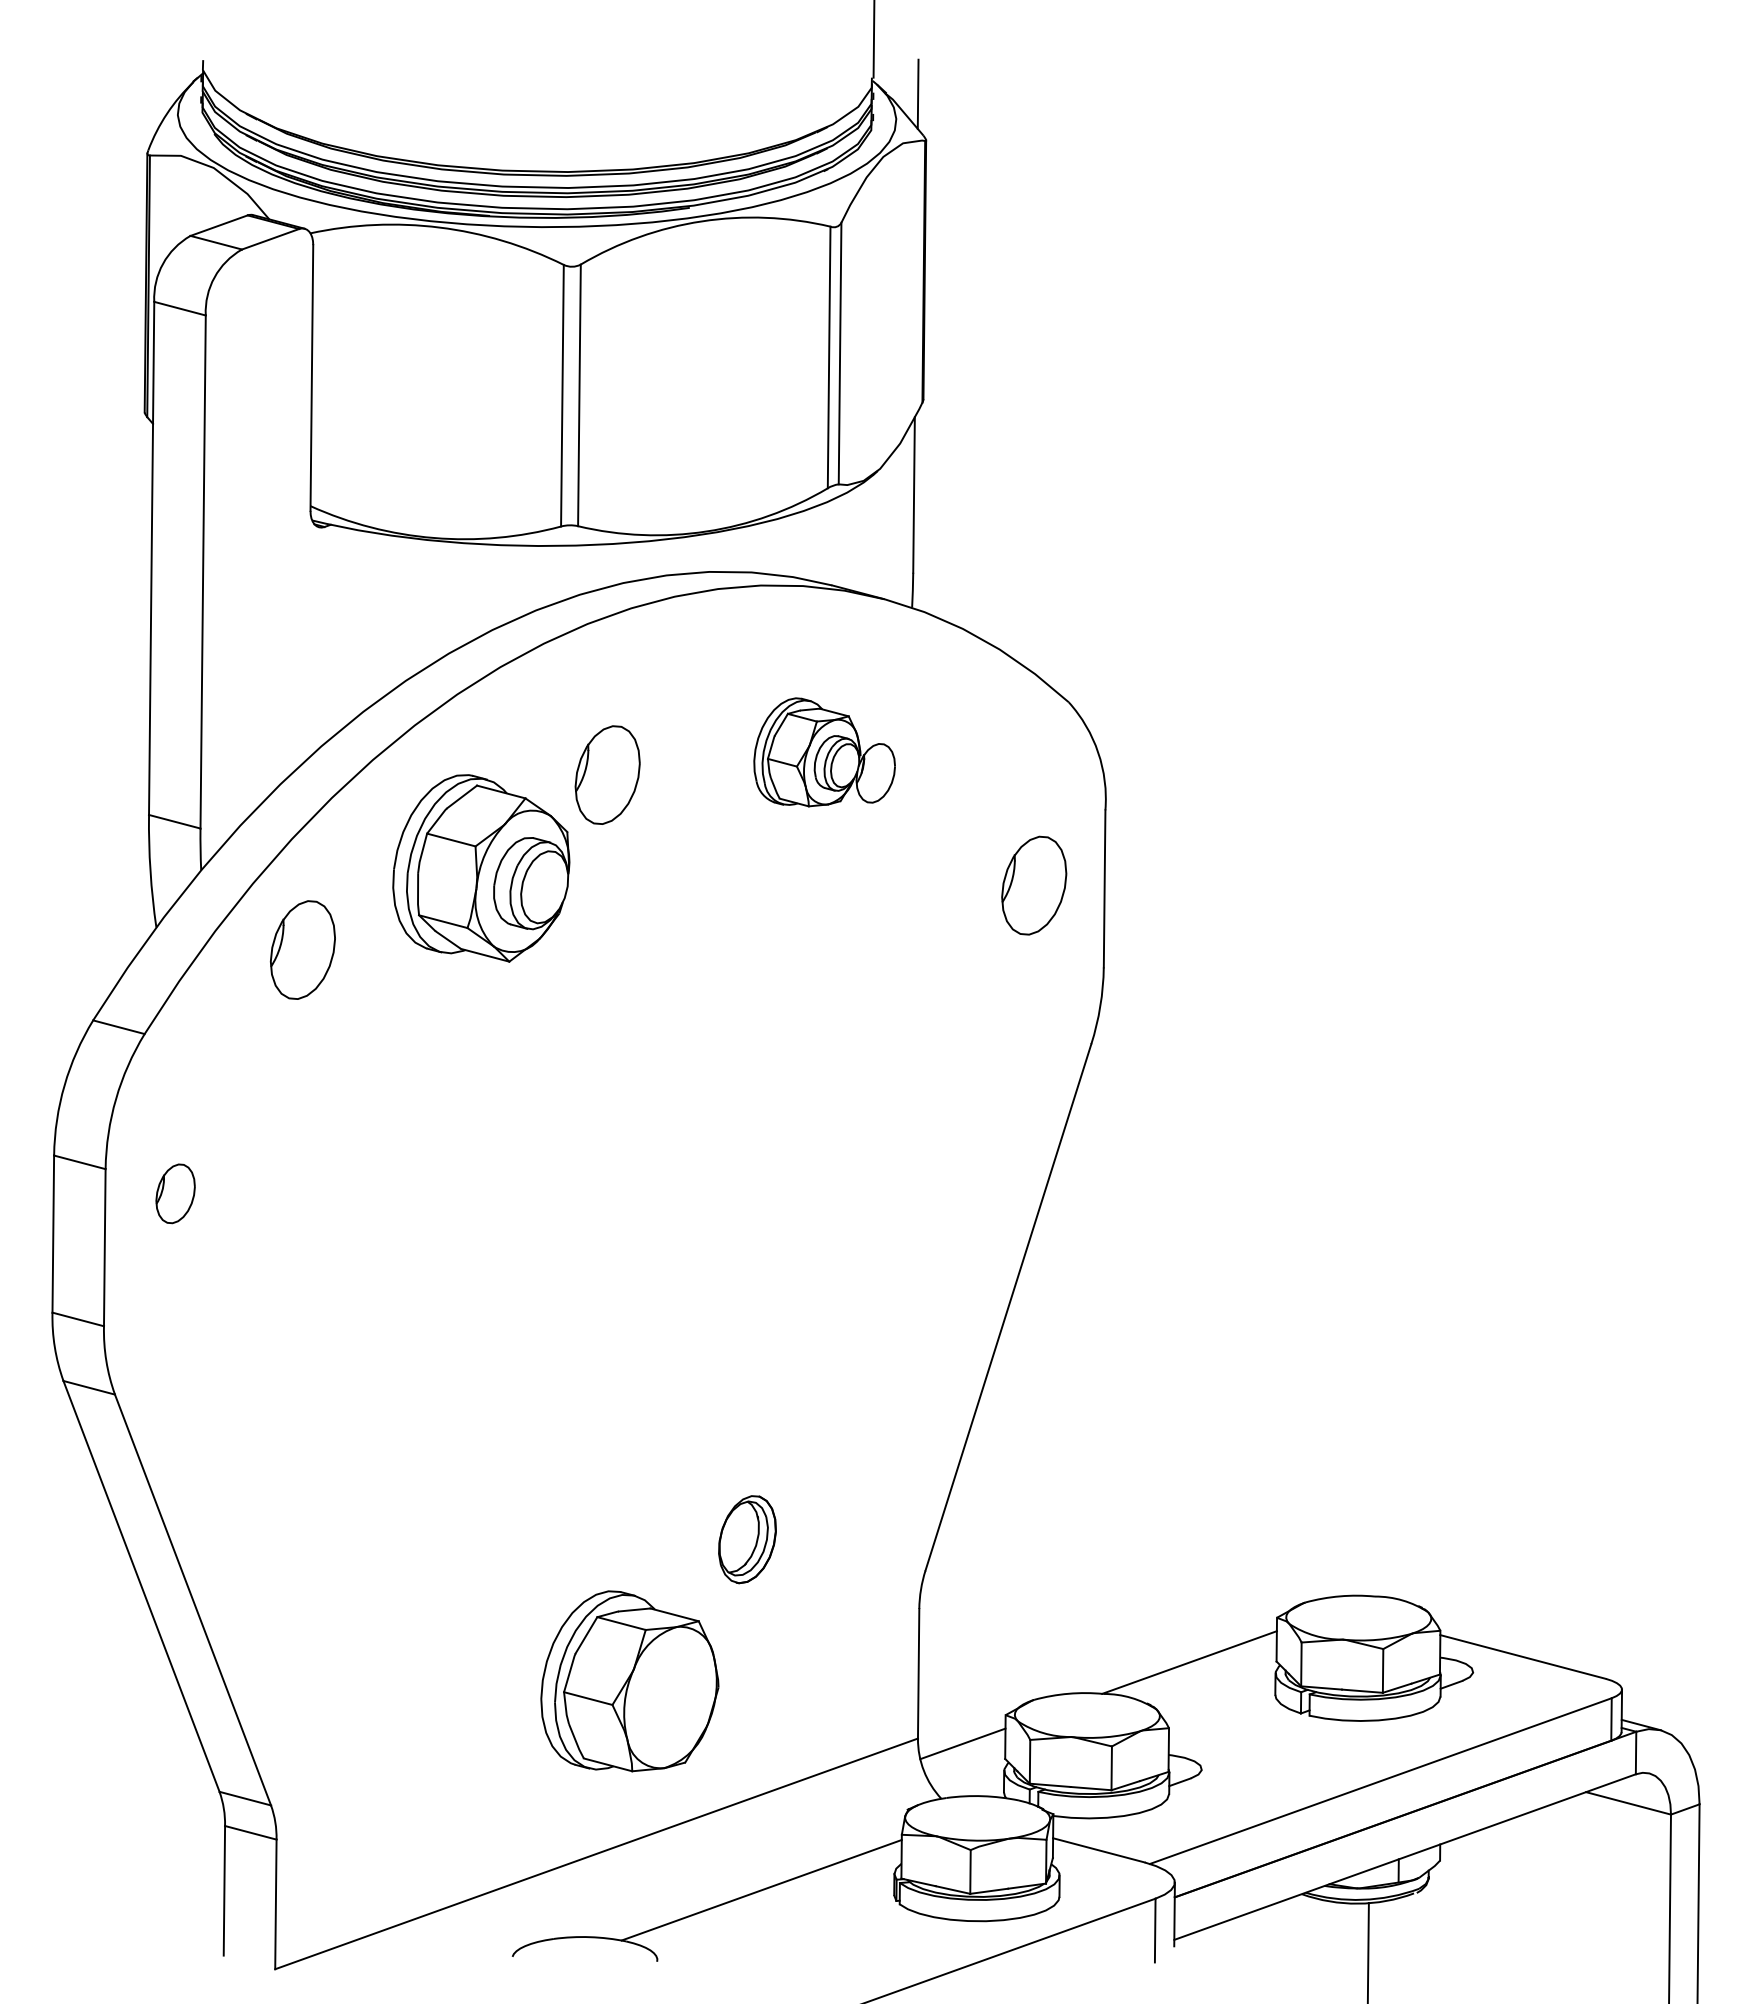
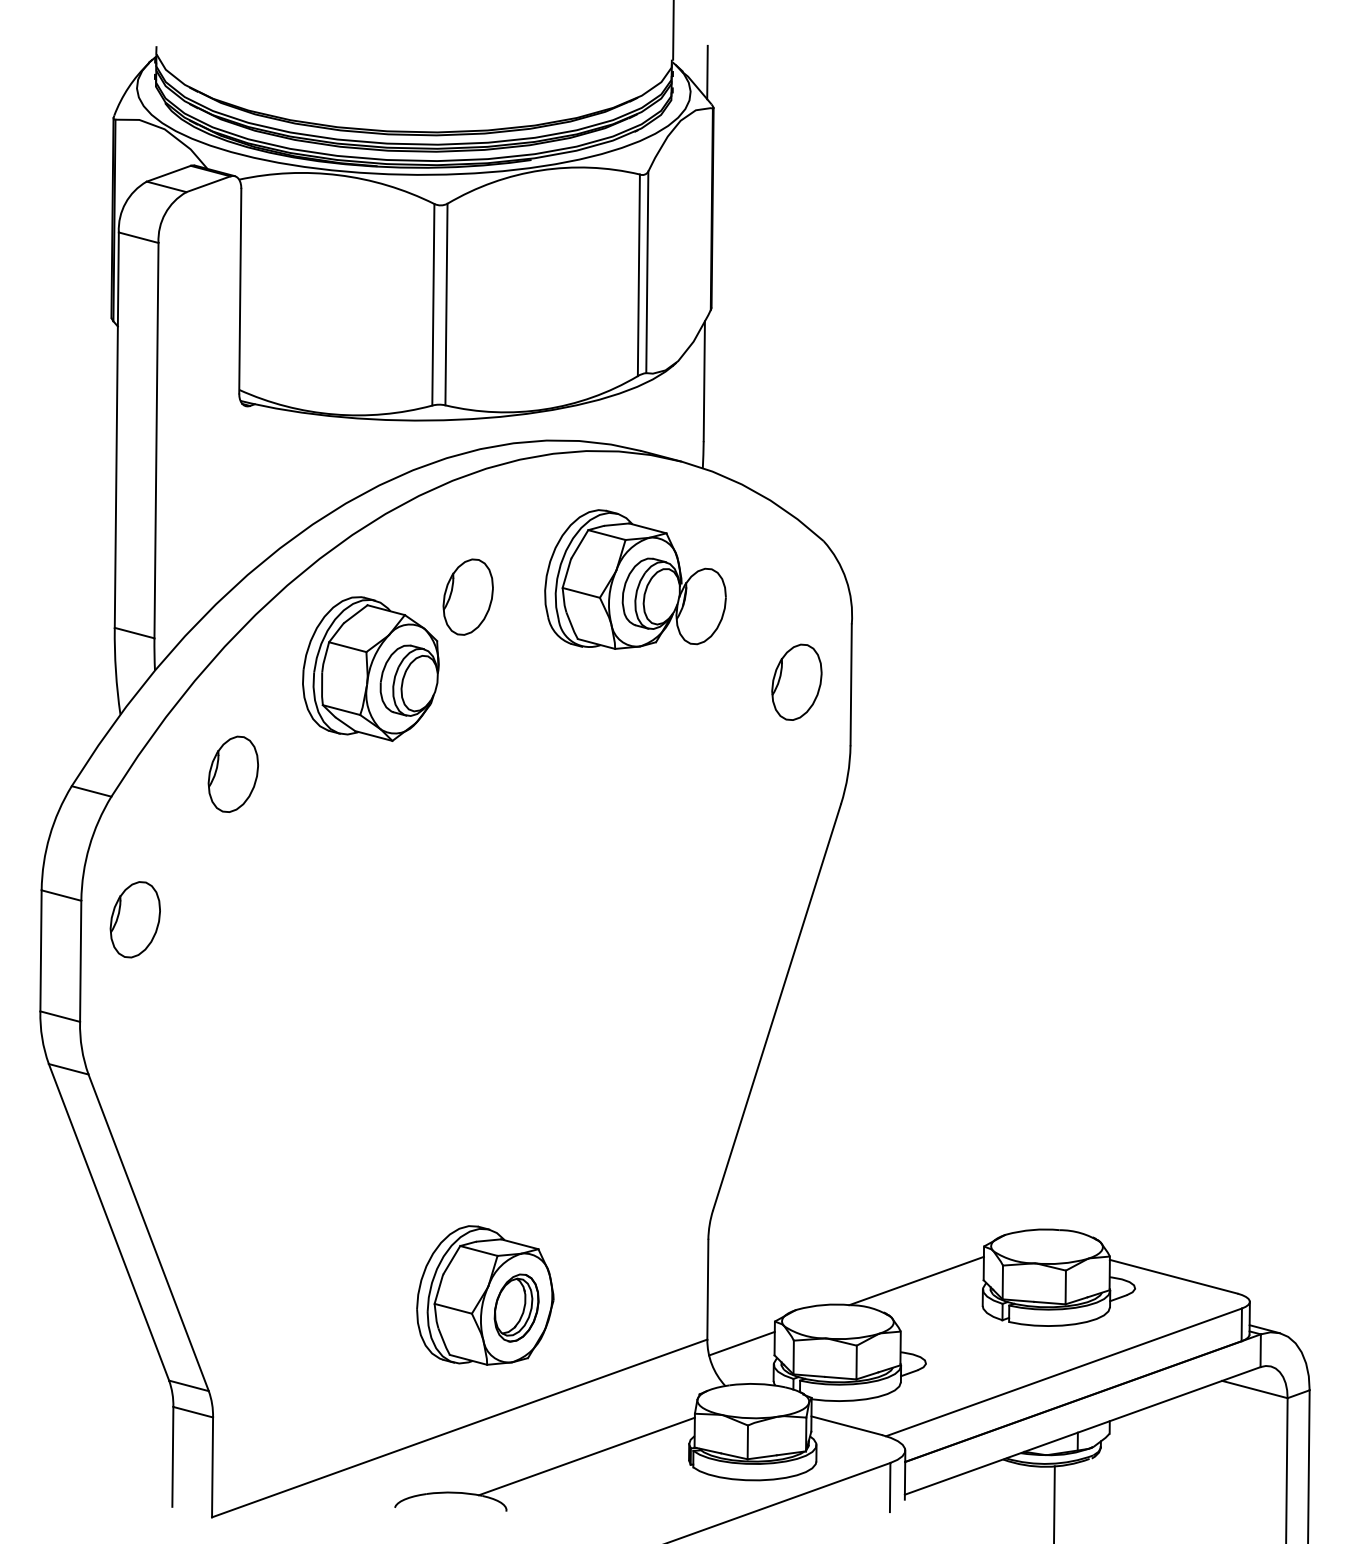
part: (824, 752) -> (635, 579), size x1.67
part: (302, 949) -> (233, 773), moved
part: (175, 1193) -> (135, 919), size x1.67
part: (747, 1539) -> (516, 1307), moved

